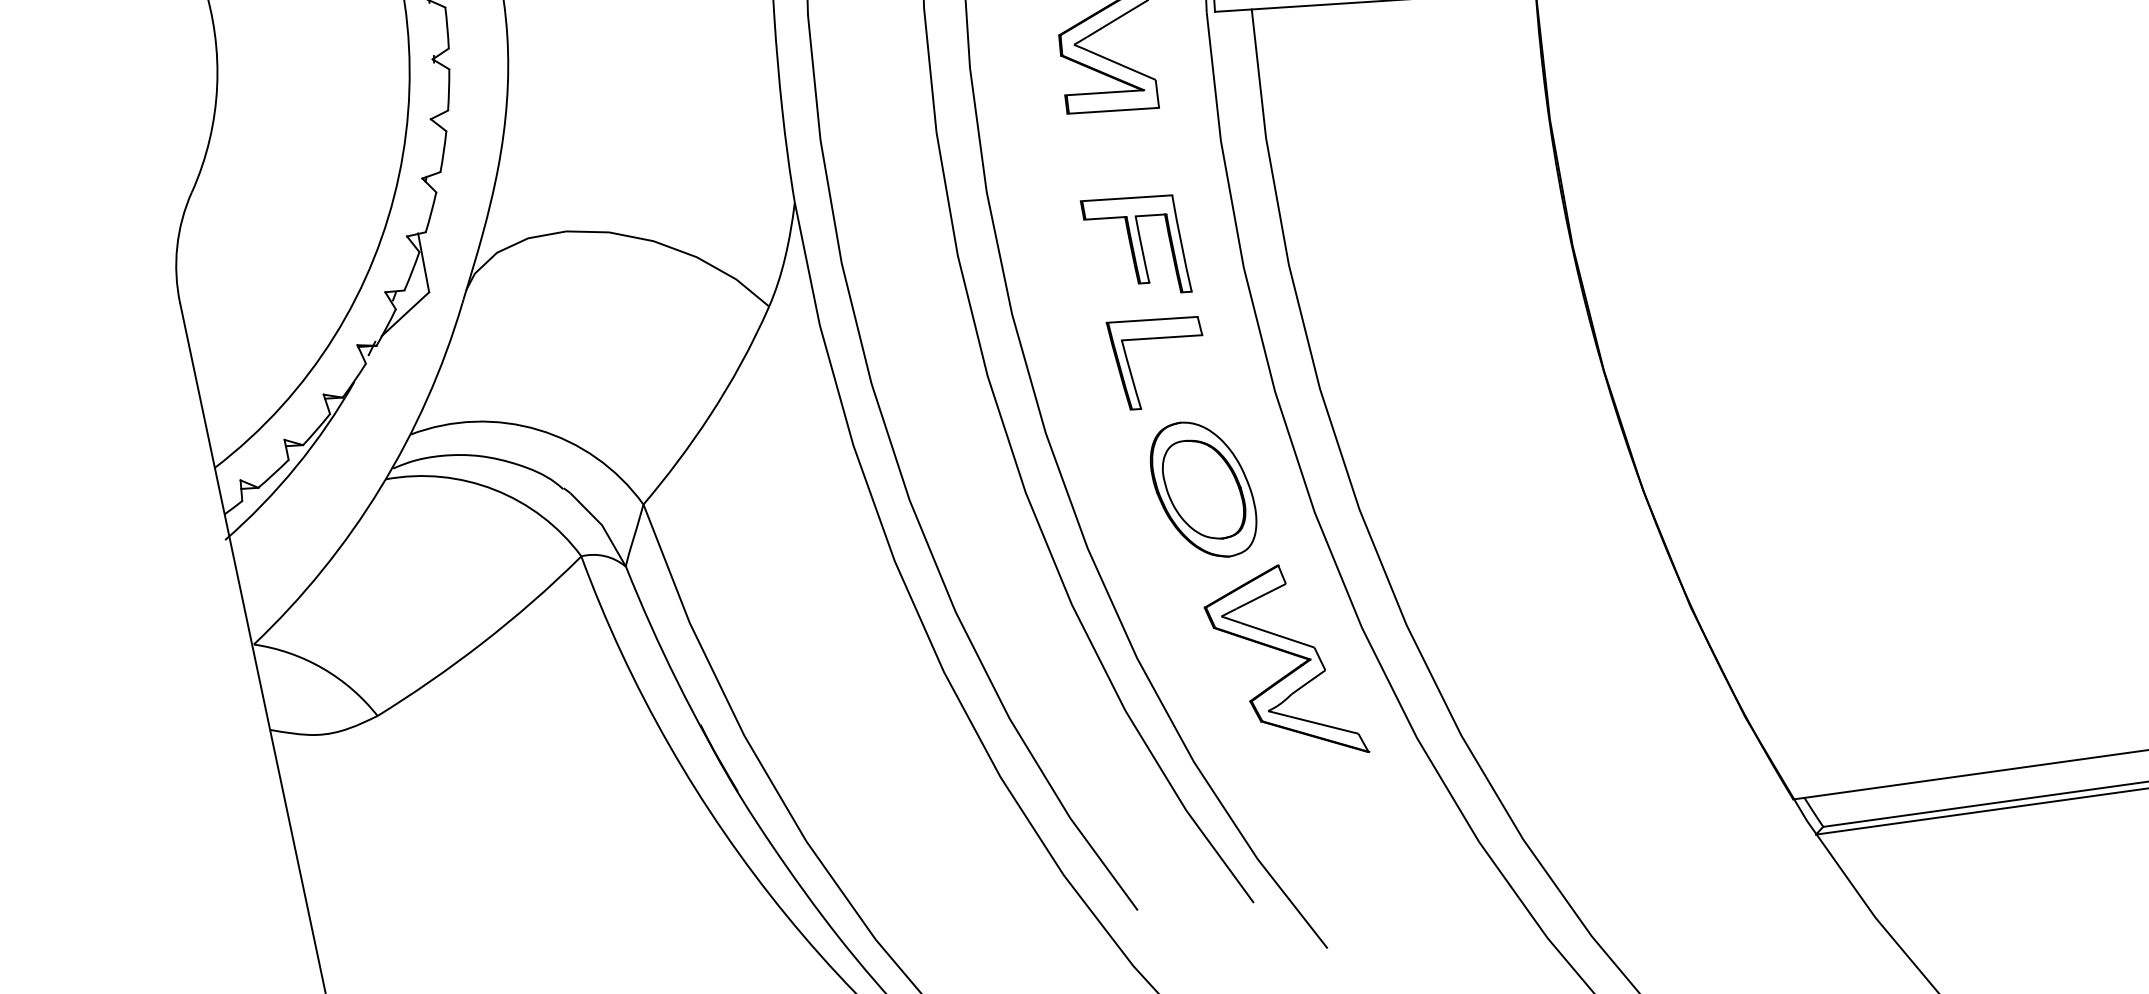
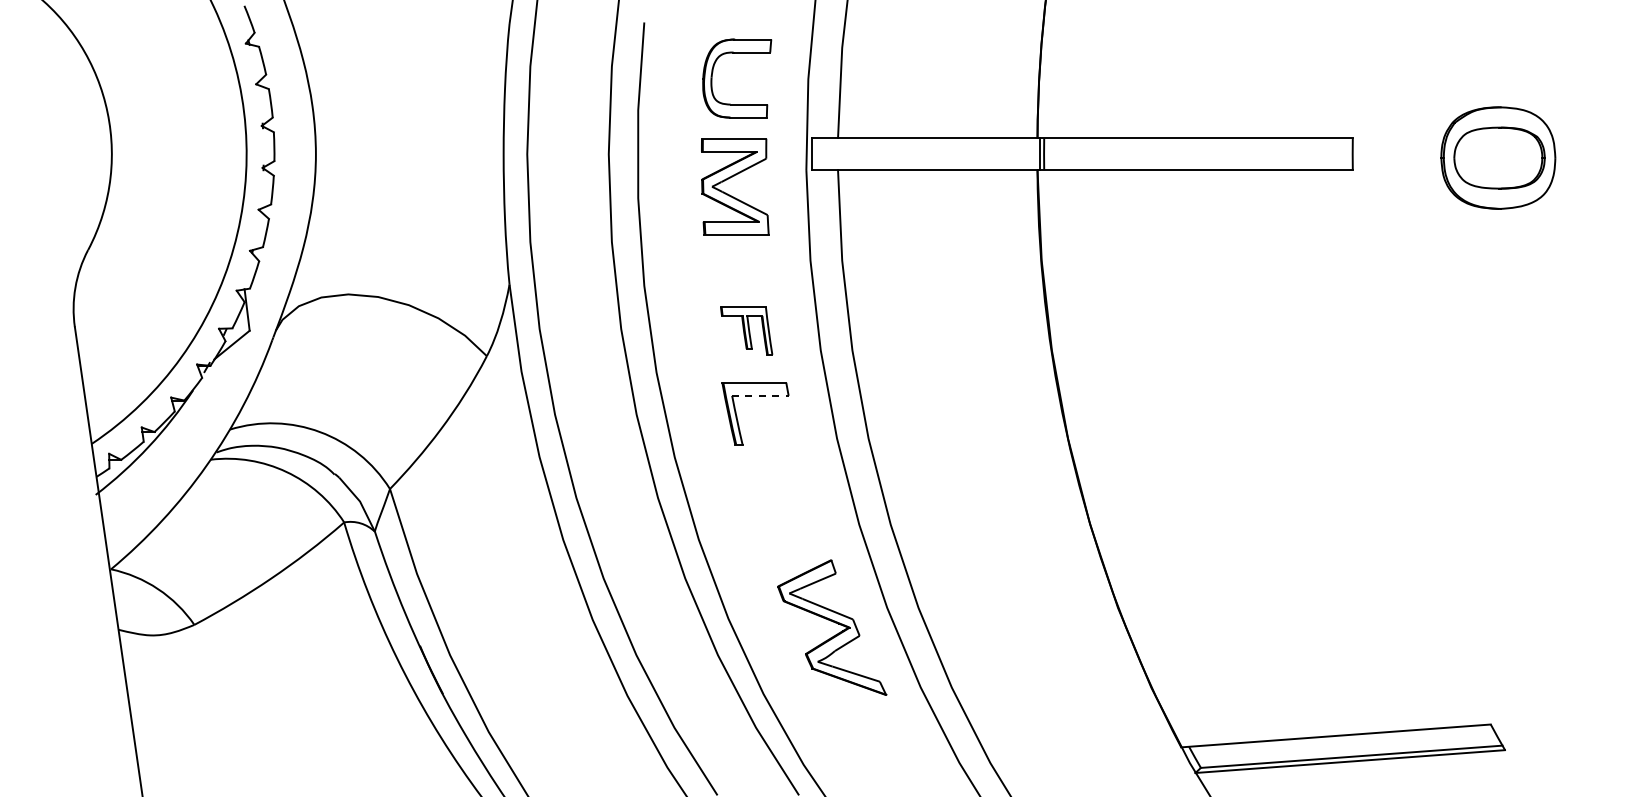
part: (1136, 246) -> (746, 330), size x0.7
line: (1162, 337) -> (760, 395), solid -> dashed
part: (1203, 489) -> (782, 503), removed

